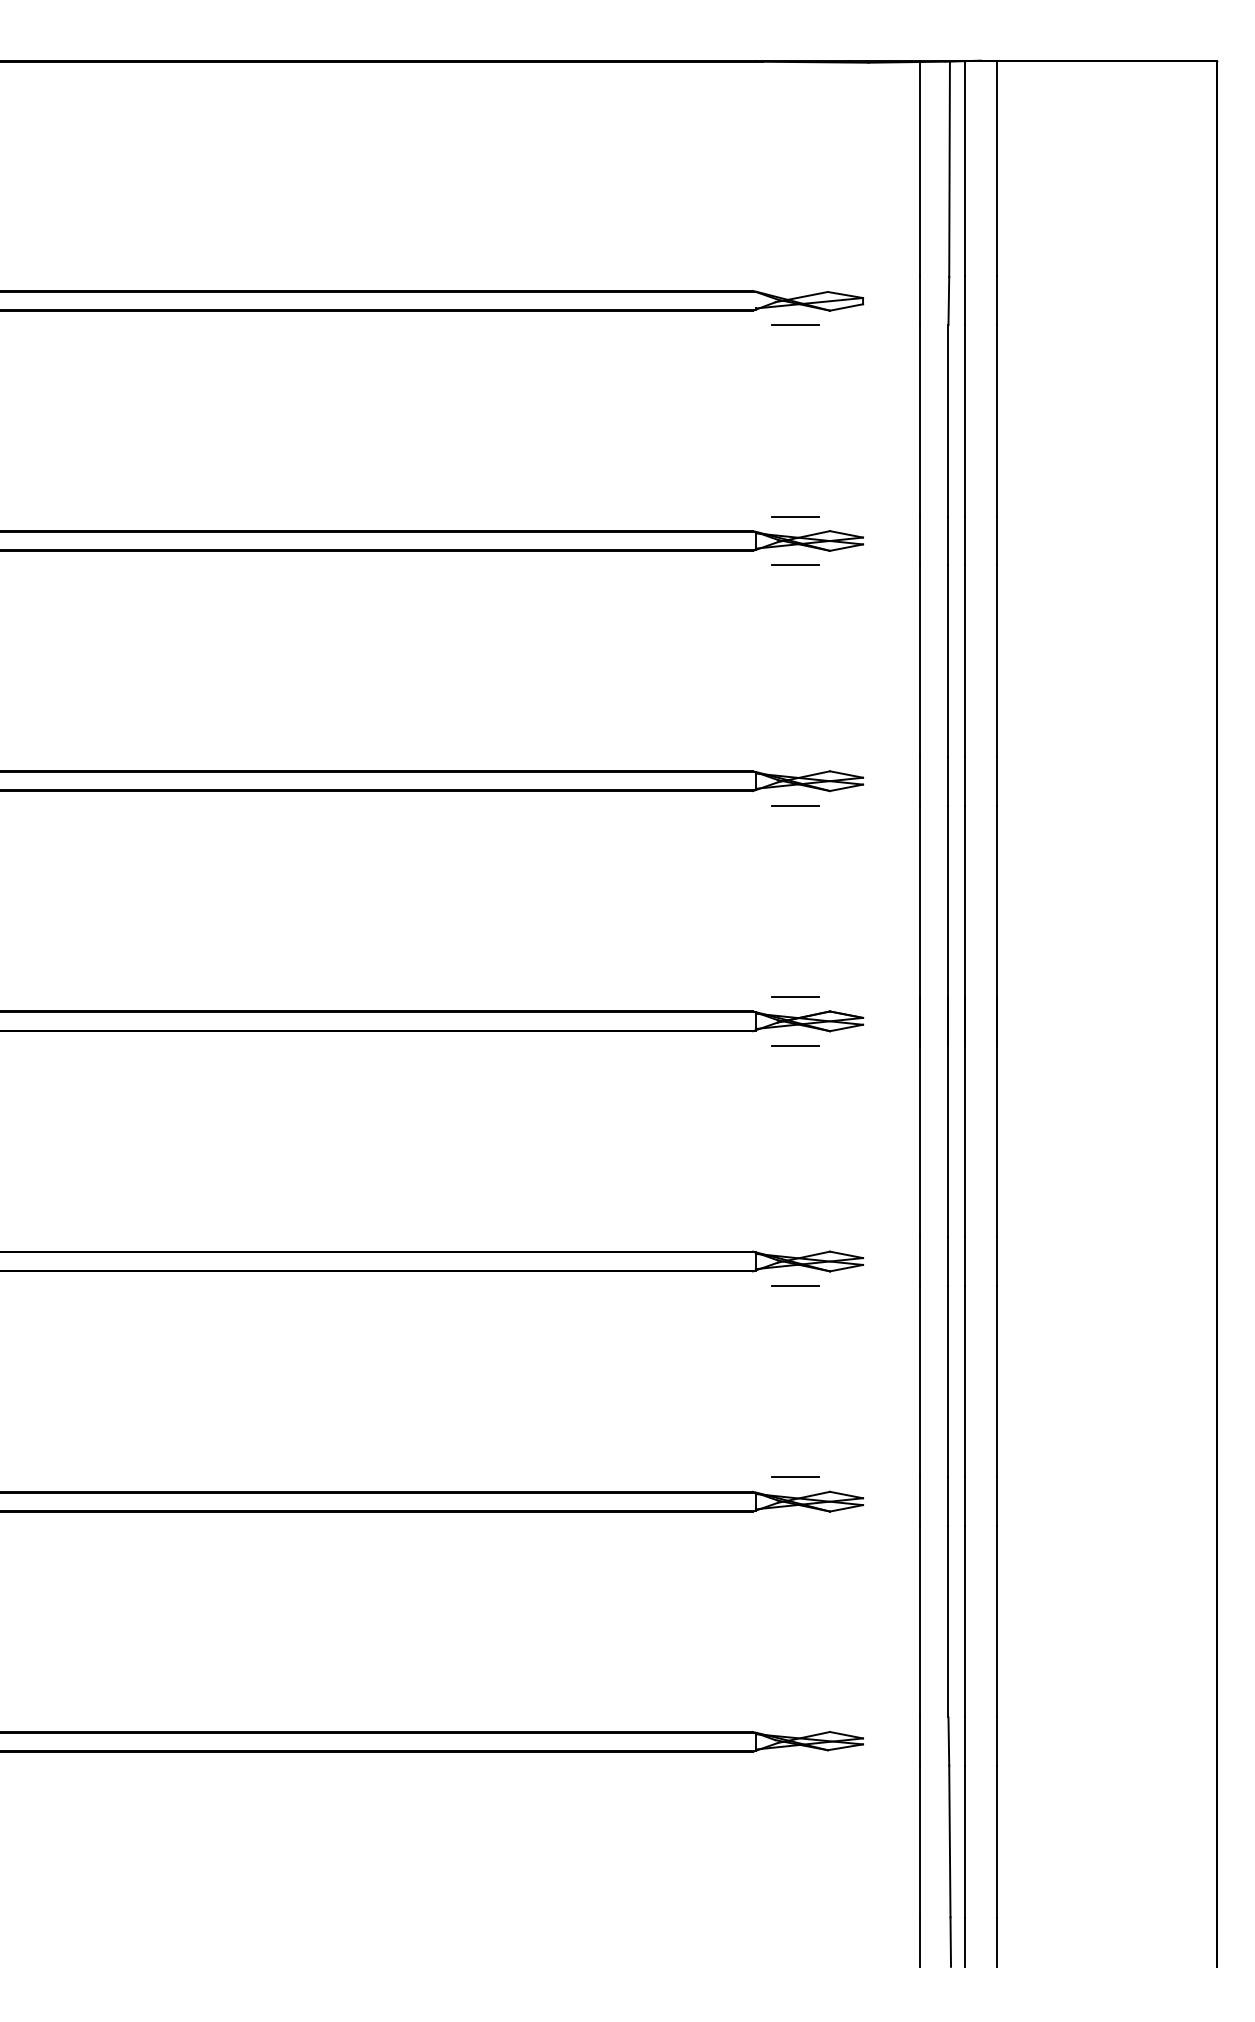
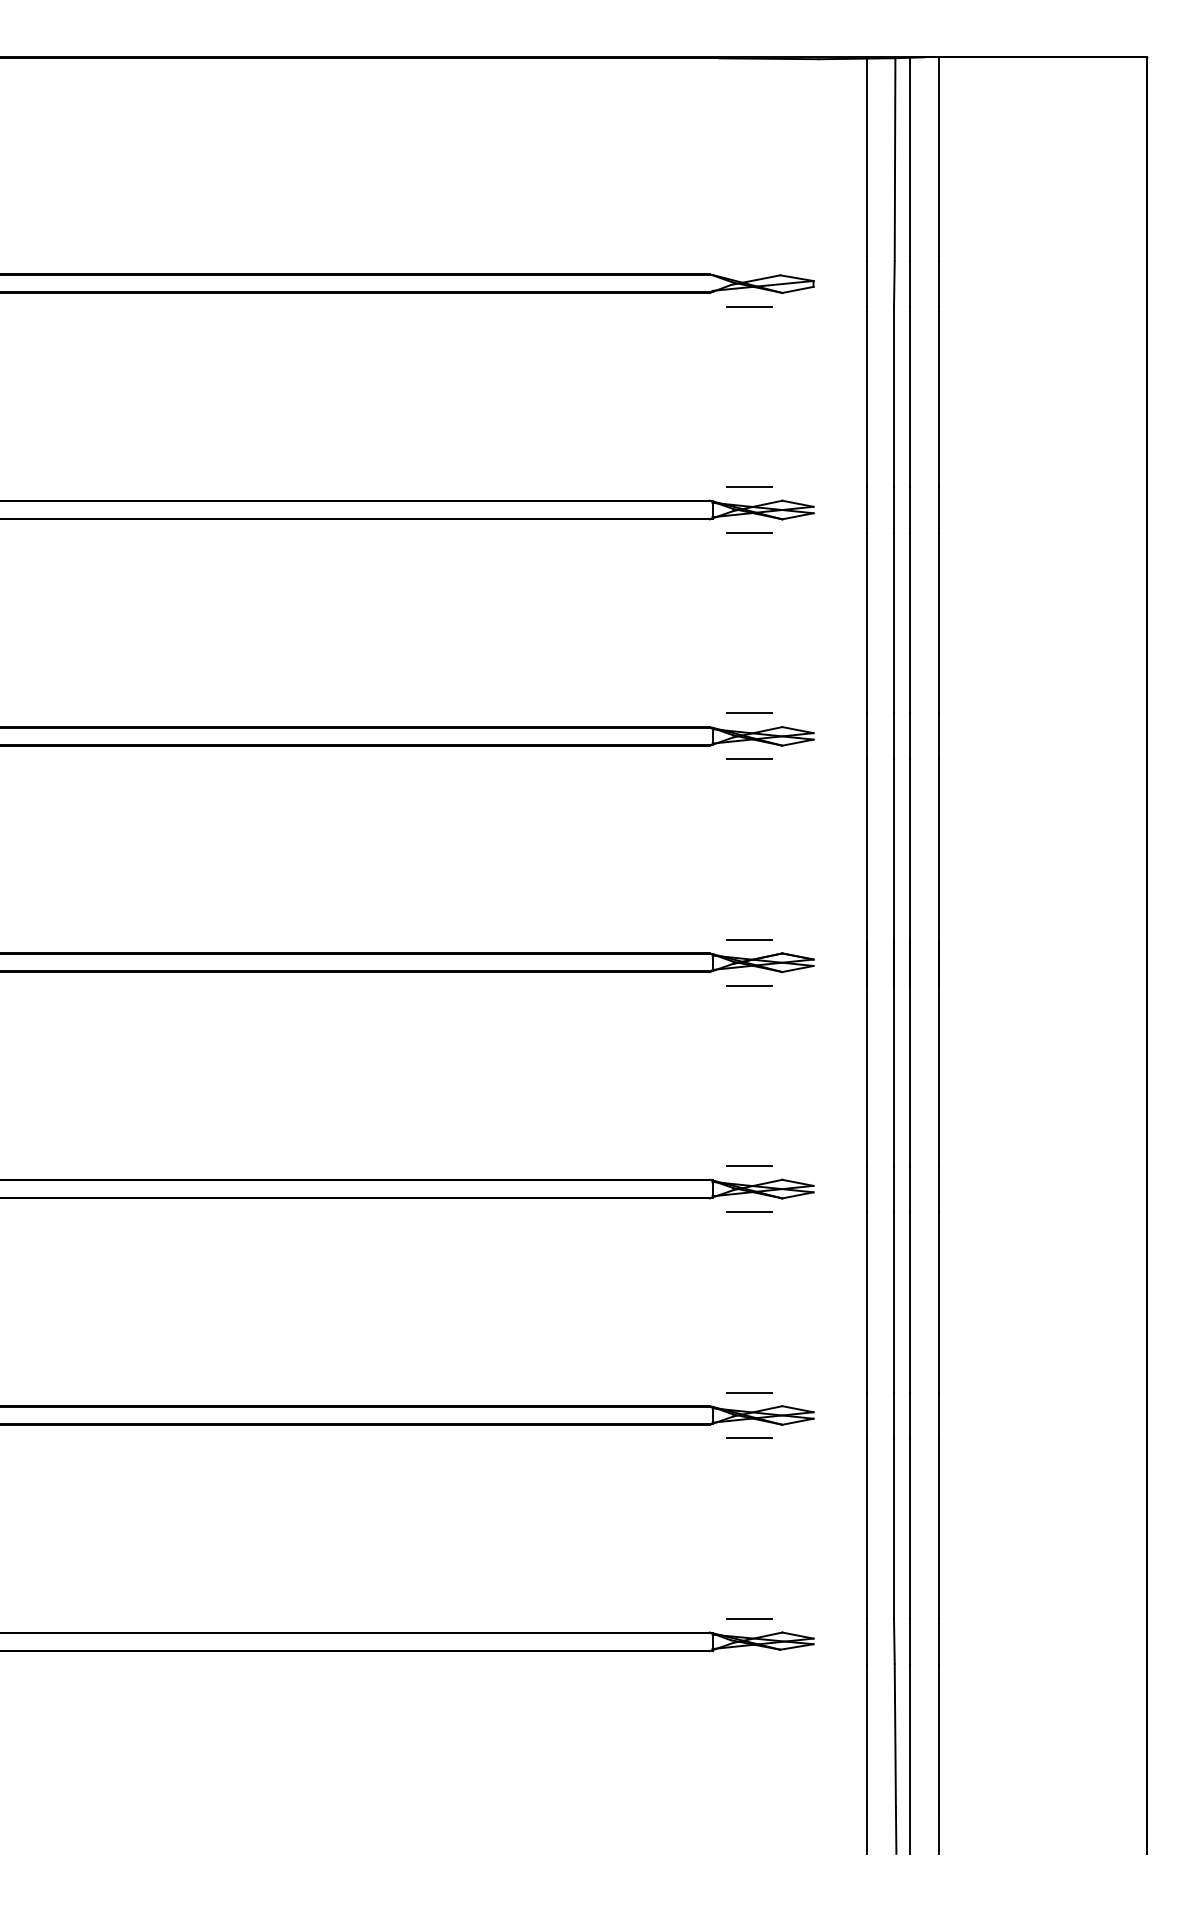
line: (795, 756) -> (749, 713), added
line: (795, 1236) -> (749, 1165), added
line: (795, 1525) -> (749, 1437), added
line: (795, 1716) -> (749, 1617), added

